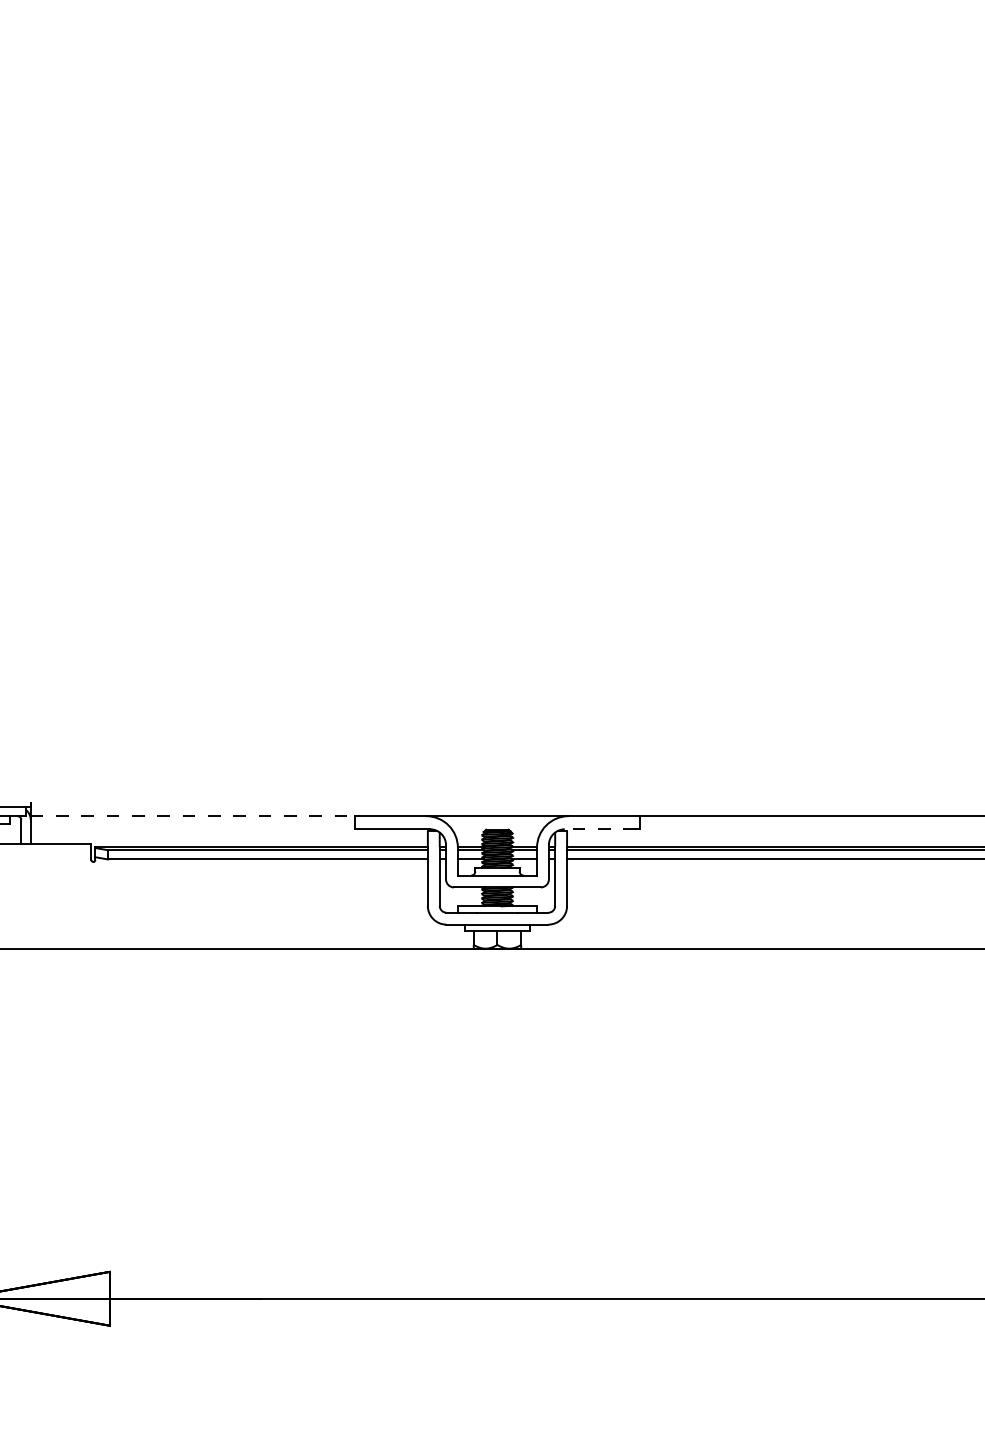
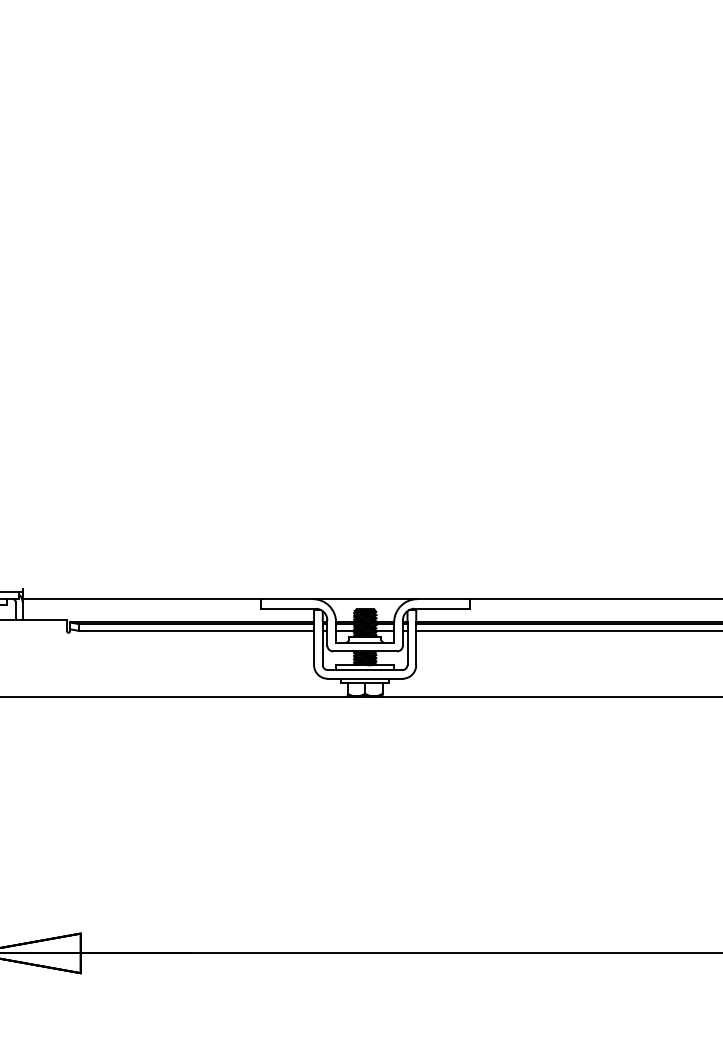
line: (194, 816) -> (142, 599), dashed -> solid
line: (600, 828) -> (440, 608), dashed -> solid

